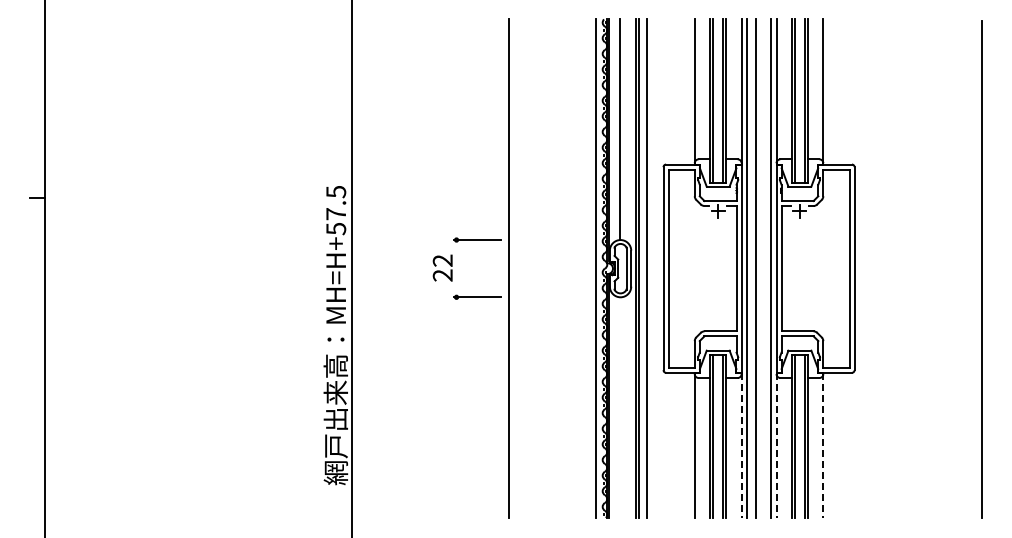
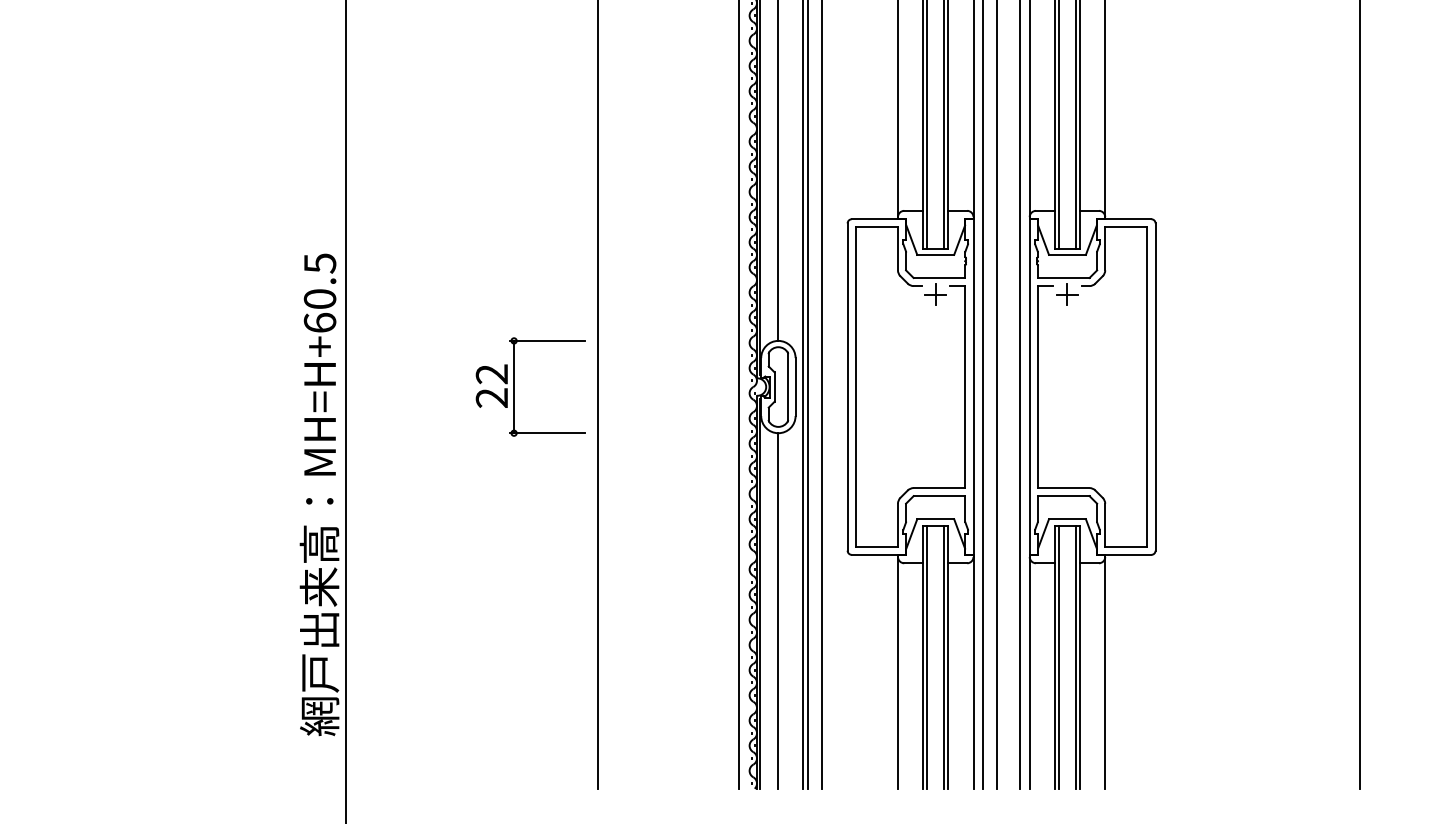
text: (336, 221) -> (320, 311), MH=H+57.5 -> MH=H+60.5
line: (456, 268) -> (514, 386), added
line: (620, 407) -> (778, 610), added
line: (741, 445) -> (973, 672), dashed -> solid
line: (776, 445) -> (1029, 672), dashed -> solid
line: (823, 445) -> (1105, 672), dashed -> solid

